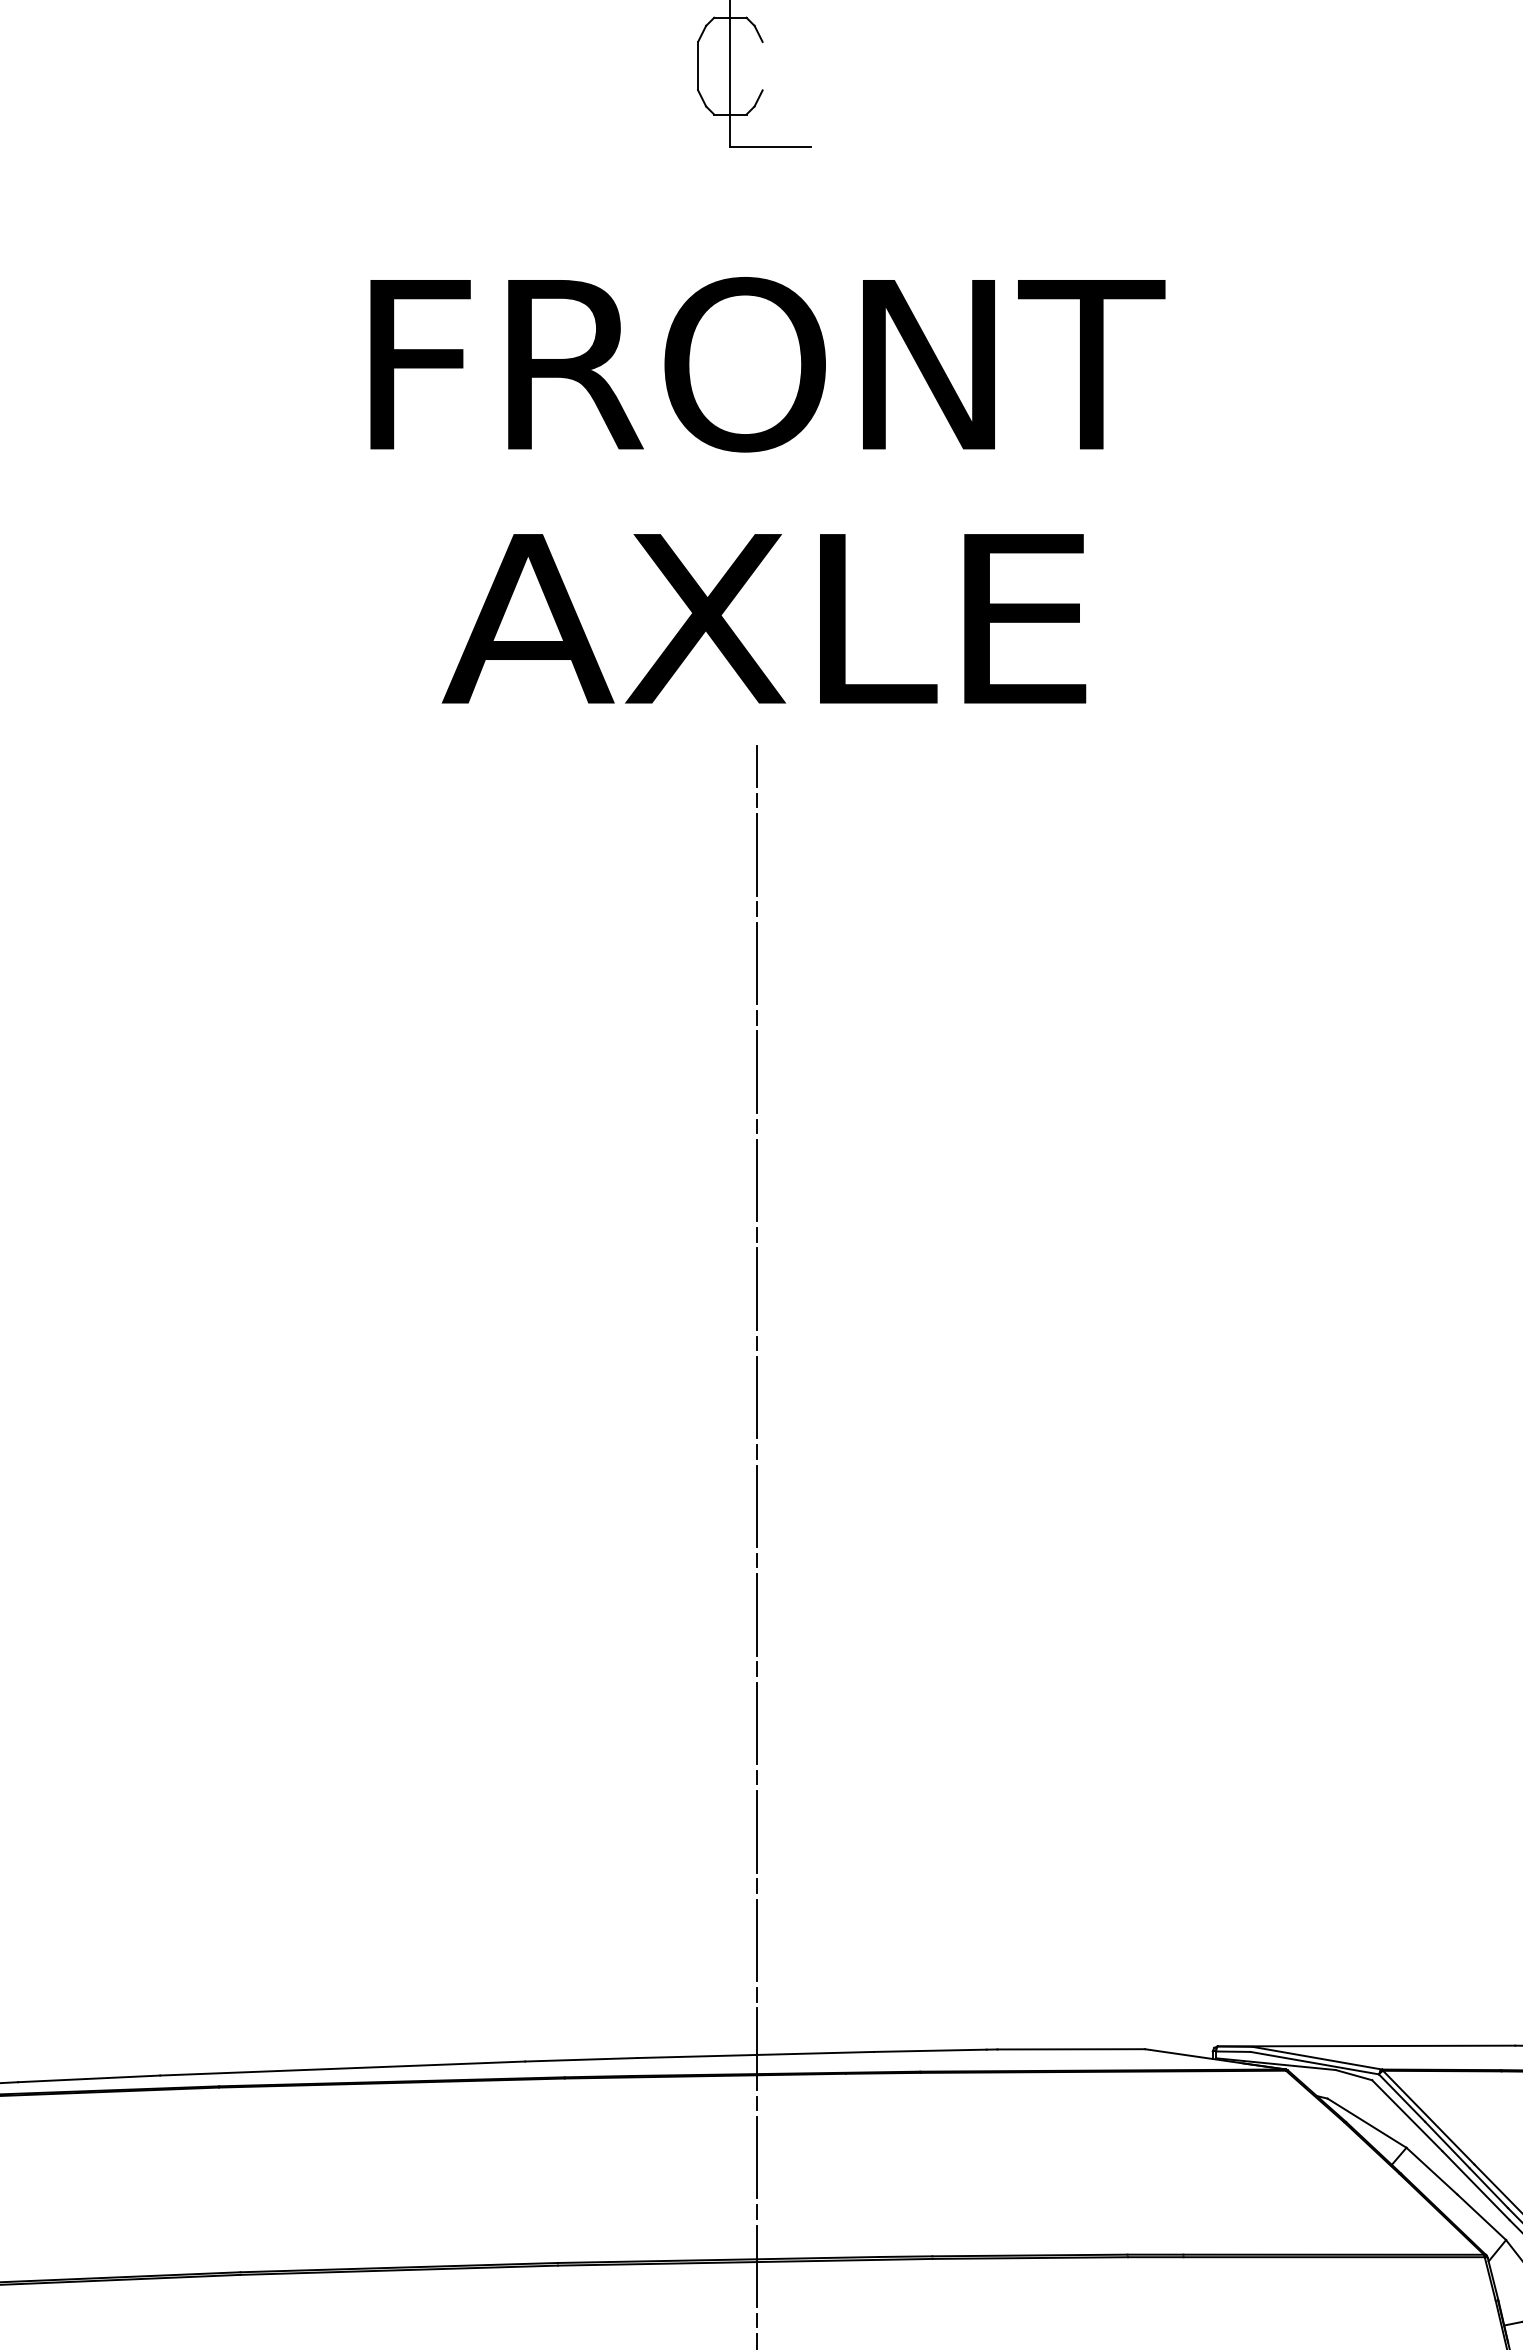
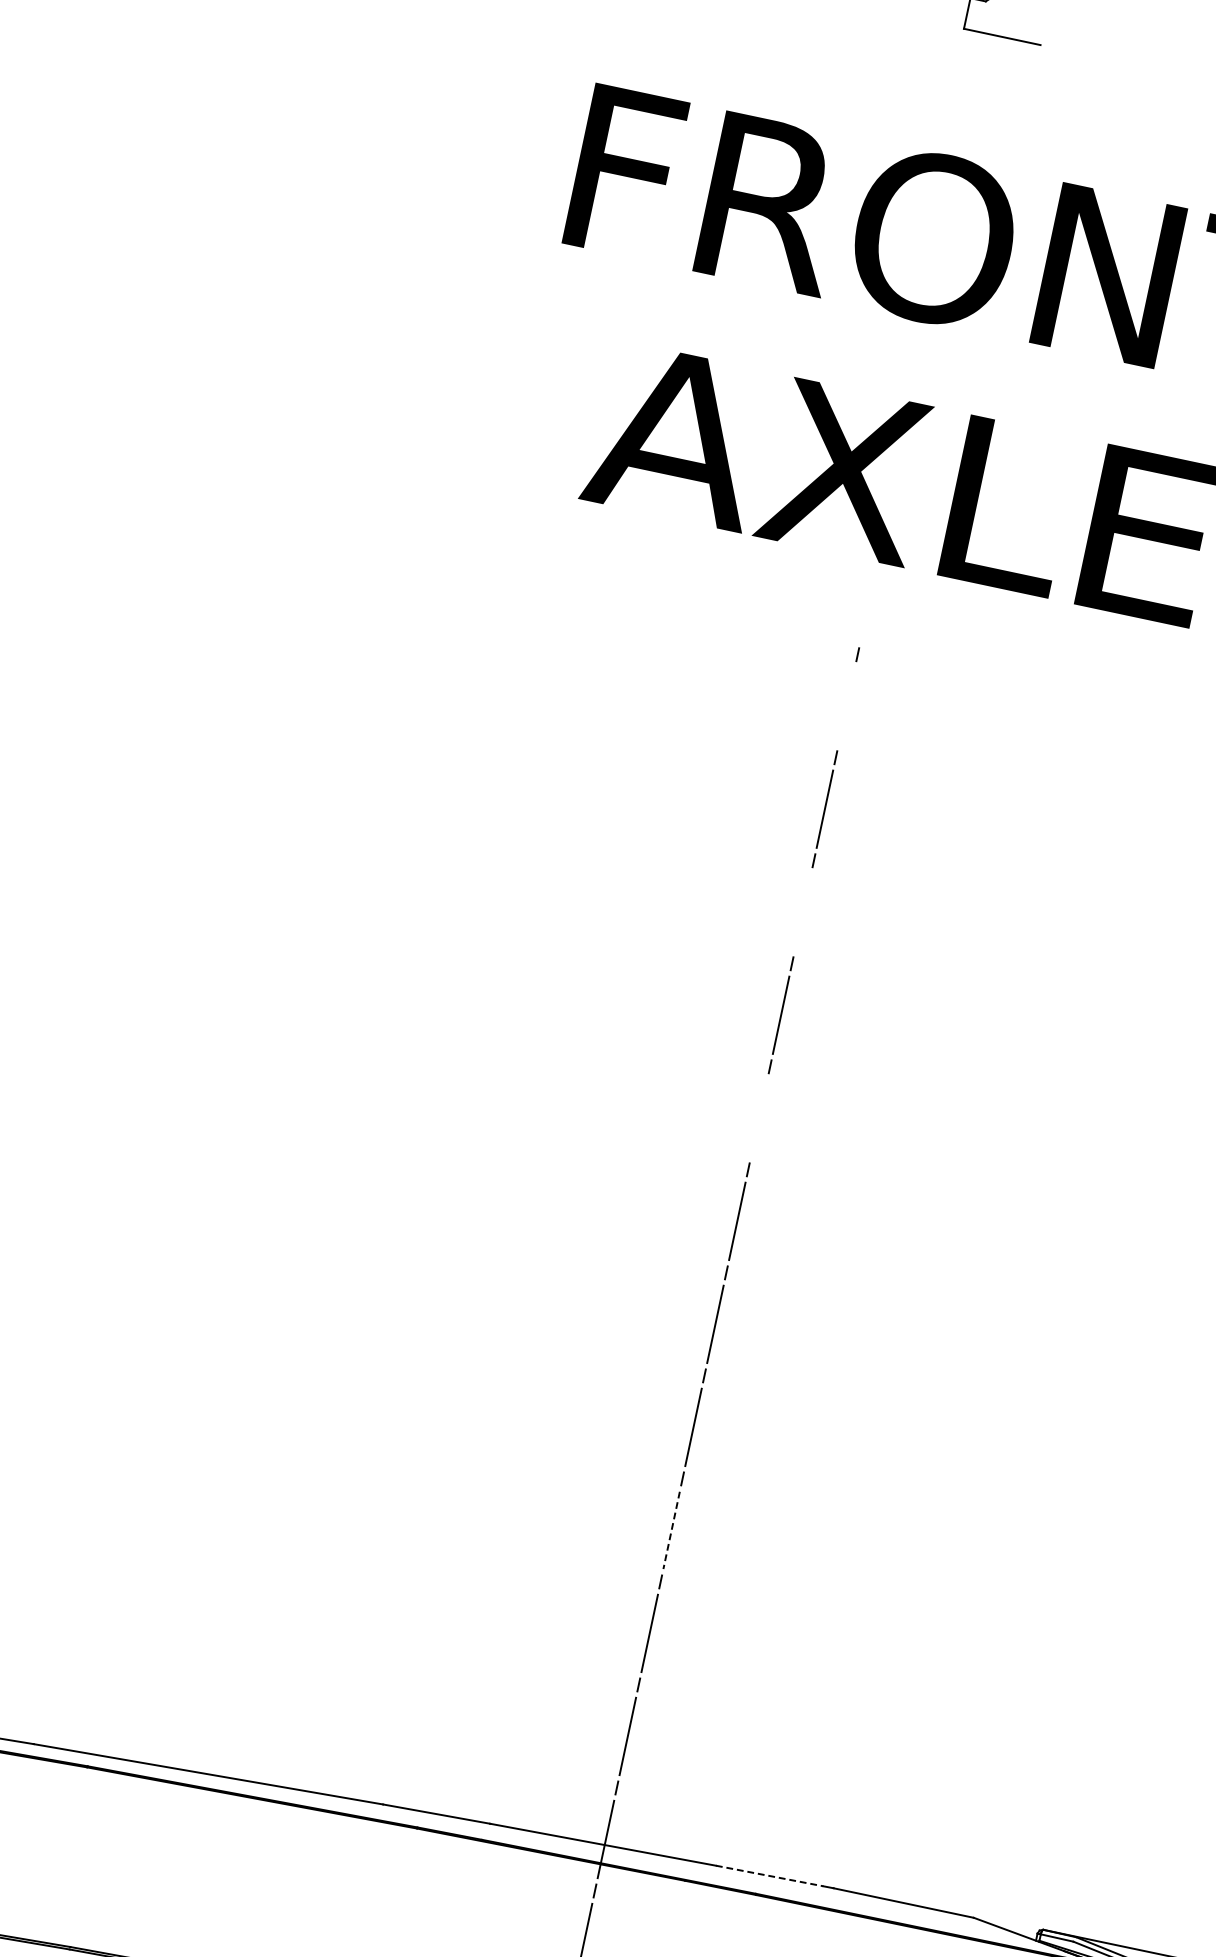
line: (757, 766) -> (864, 622), removed
line: (757, 854) -> (846, 705), removed
line: (757, 1071) -> (803, 911), removed
line: (757, 1288) -> (759, 1117), removed
line: (757, 1723) -> (671, 1530), solid -> dashed
line: (930, 2050) -> (769, 1875), solid -> dashed

